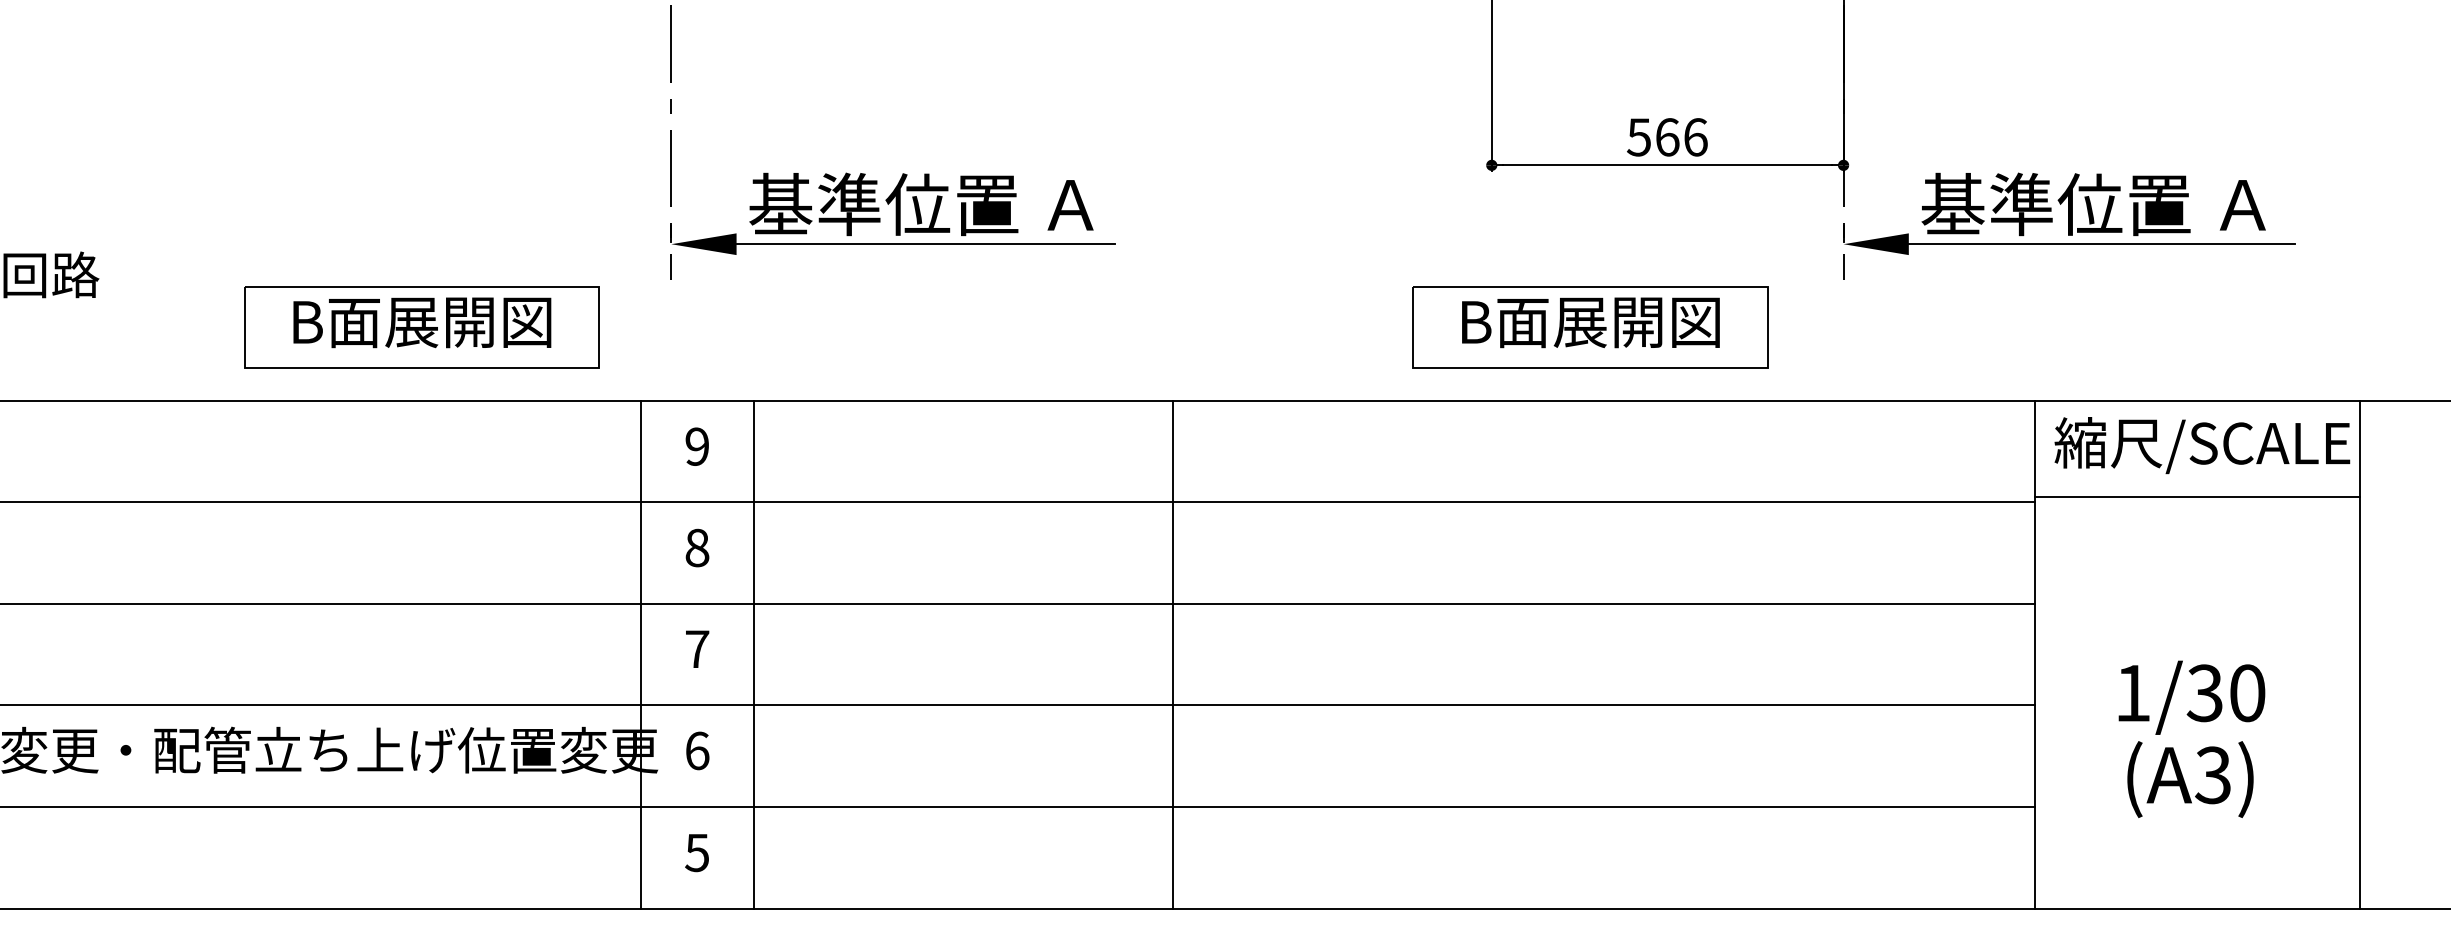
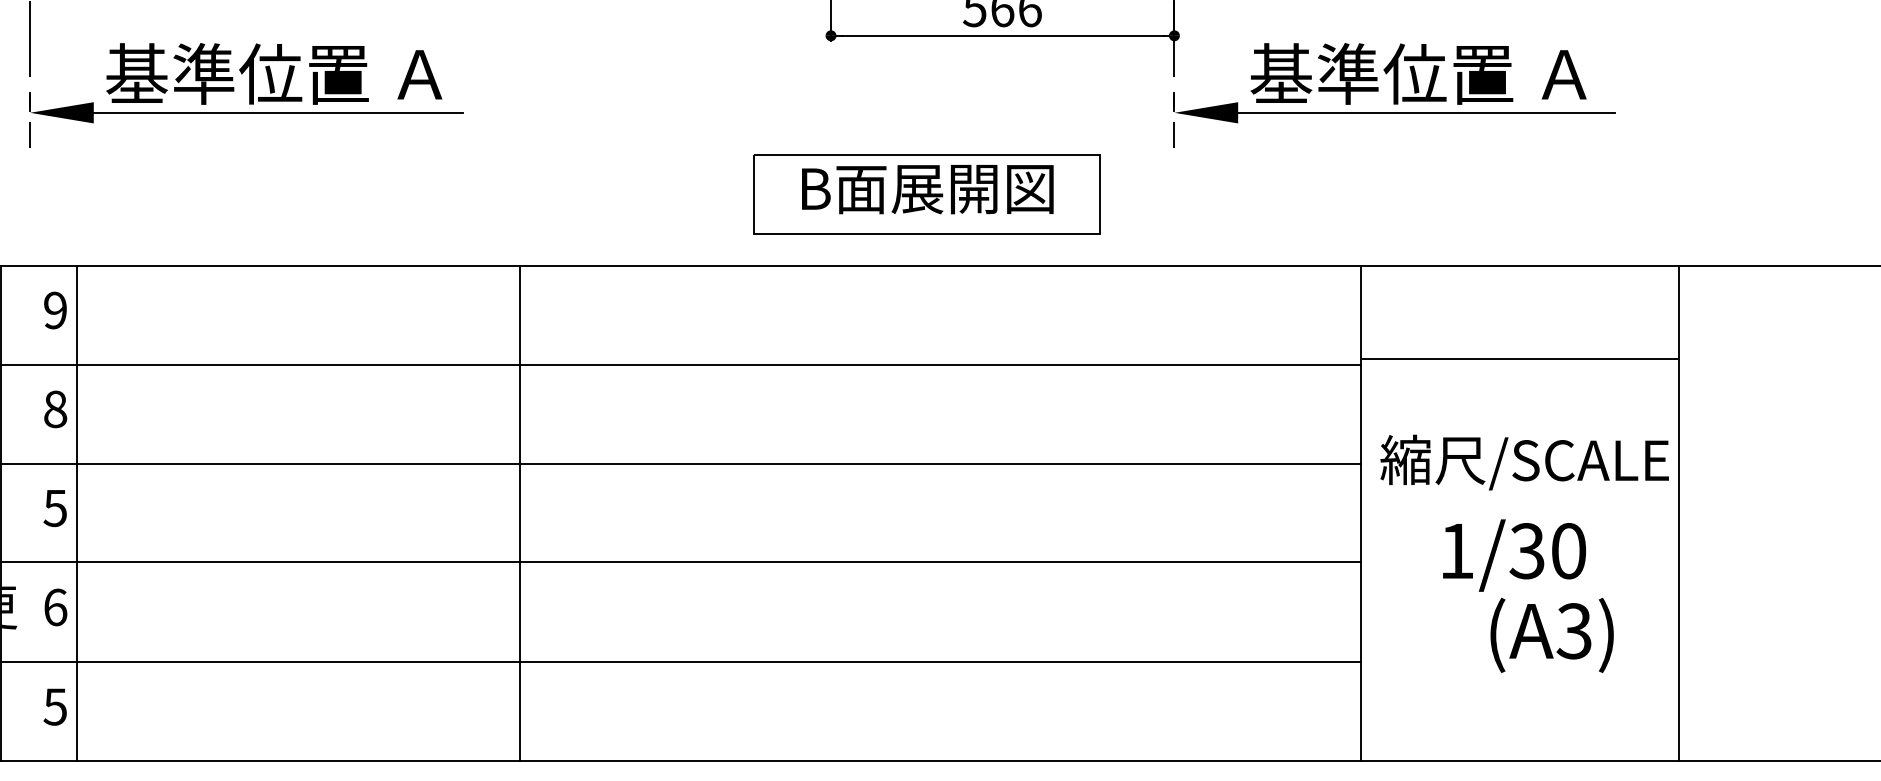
text: (2202, 445) -> (1524, 462), moved
text: (697, 649) -> (55, 508), 7 -> 5
line: (753, 654) -> (77, 513), moved
text: (2190, 779) -> (1552, 635), moved

